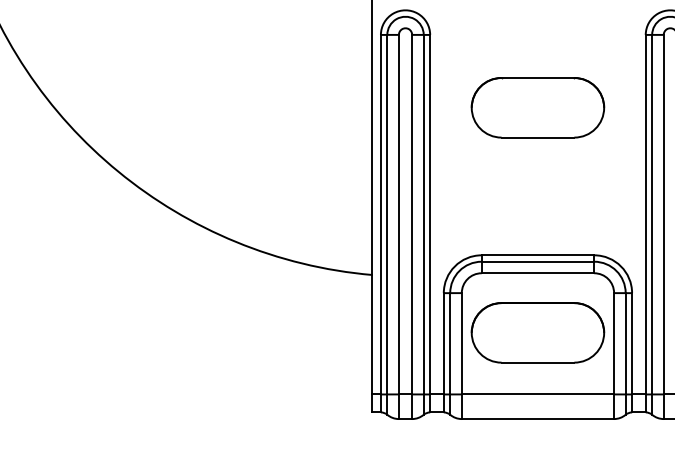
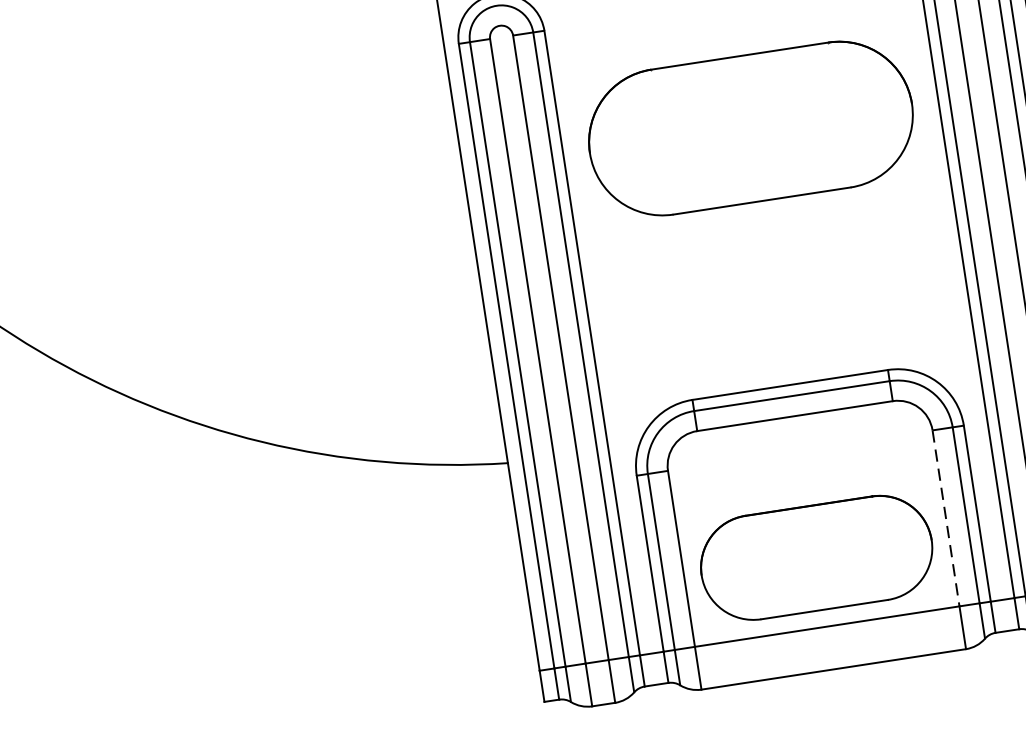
part: (537, 107) -> (750, 128), size x1.4
part: (537, 332) -> (815, 557), moved
line: (614, 343) -> (946, 517), solid -> dashed

